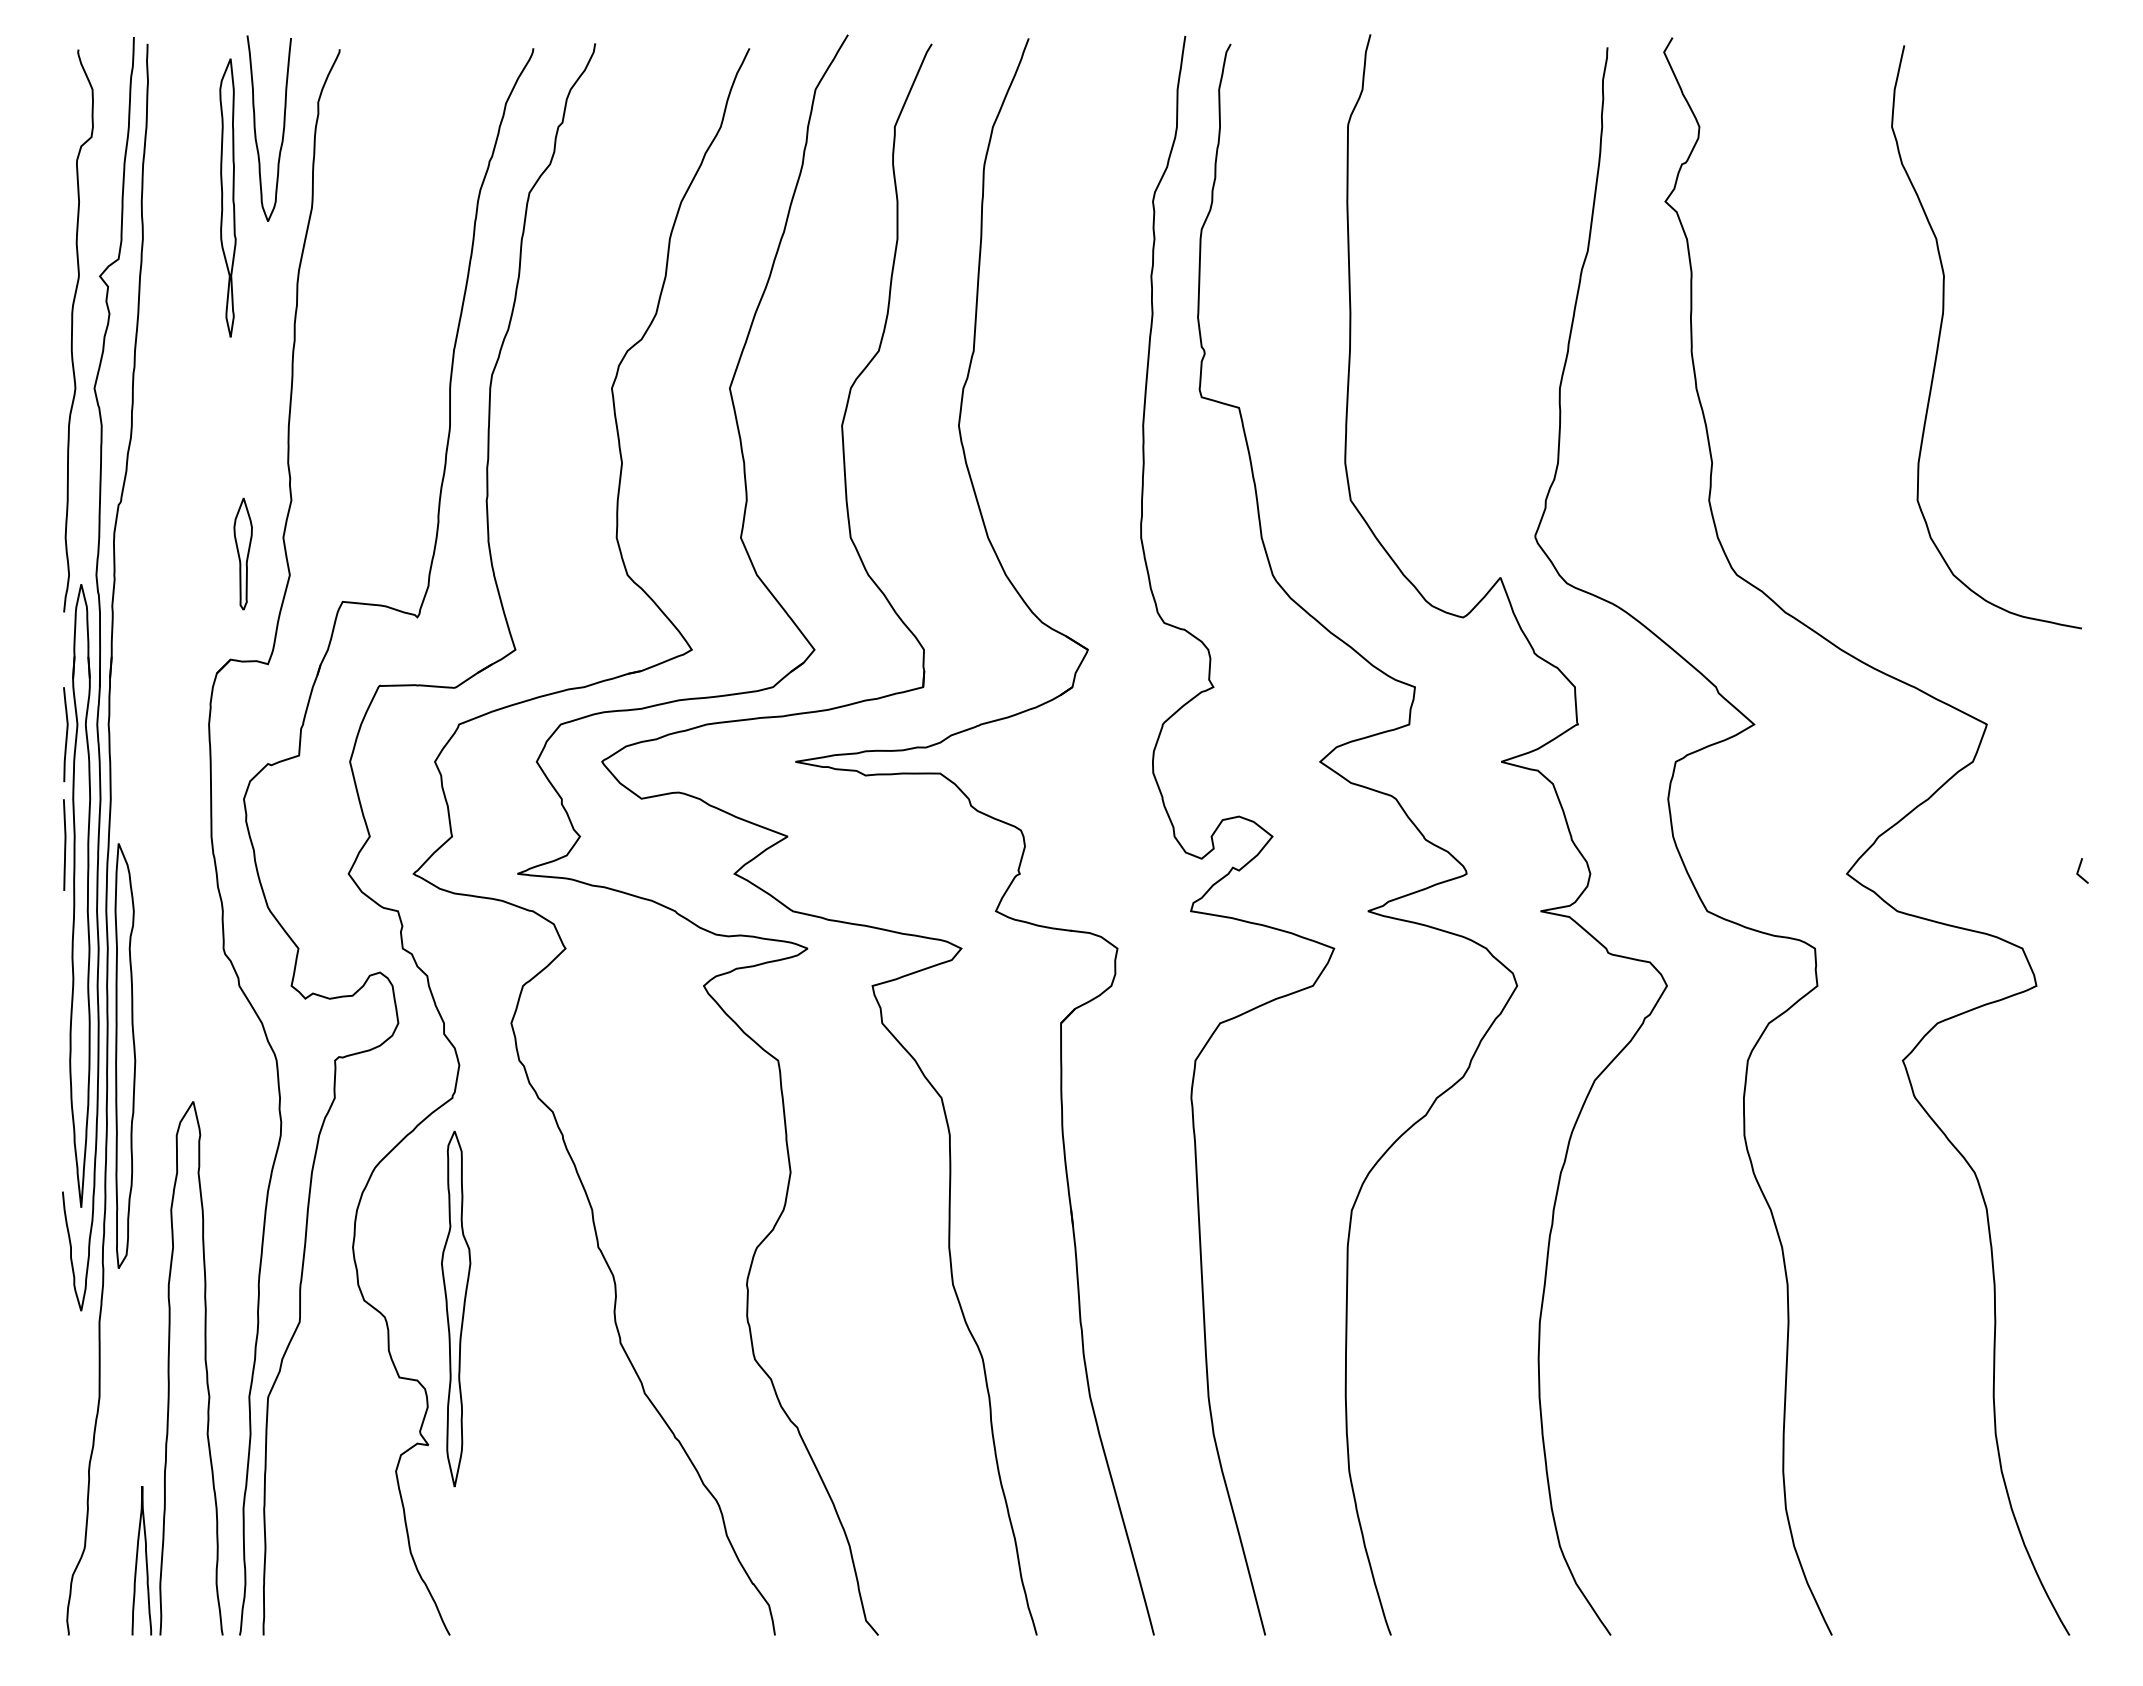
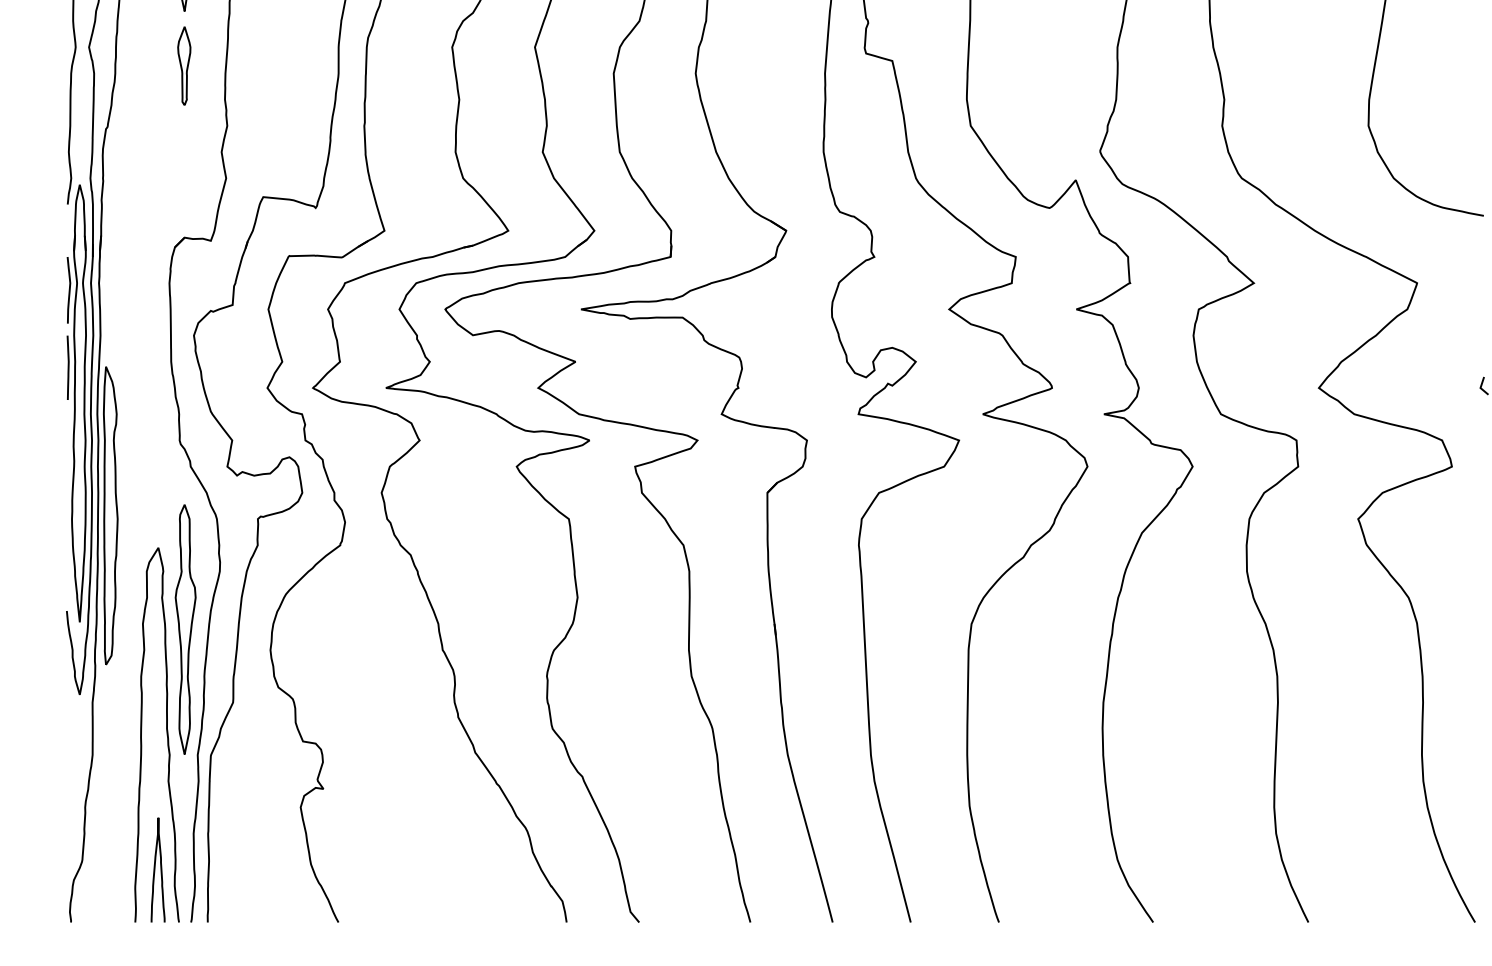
part: (242, 553) -> (183, 65), moved
part: (456, 1308) -> (185, 629), moved
curve: (137, 1560) -> (155, 869), moved

